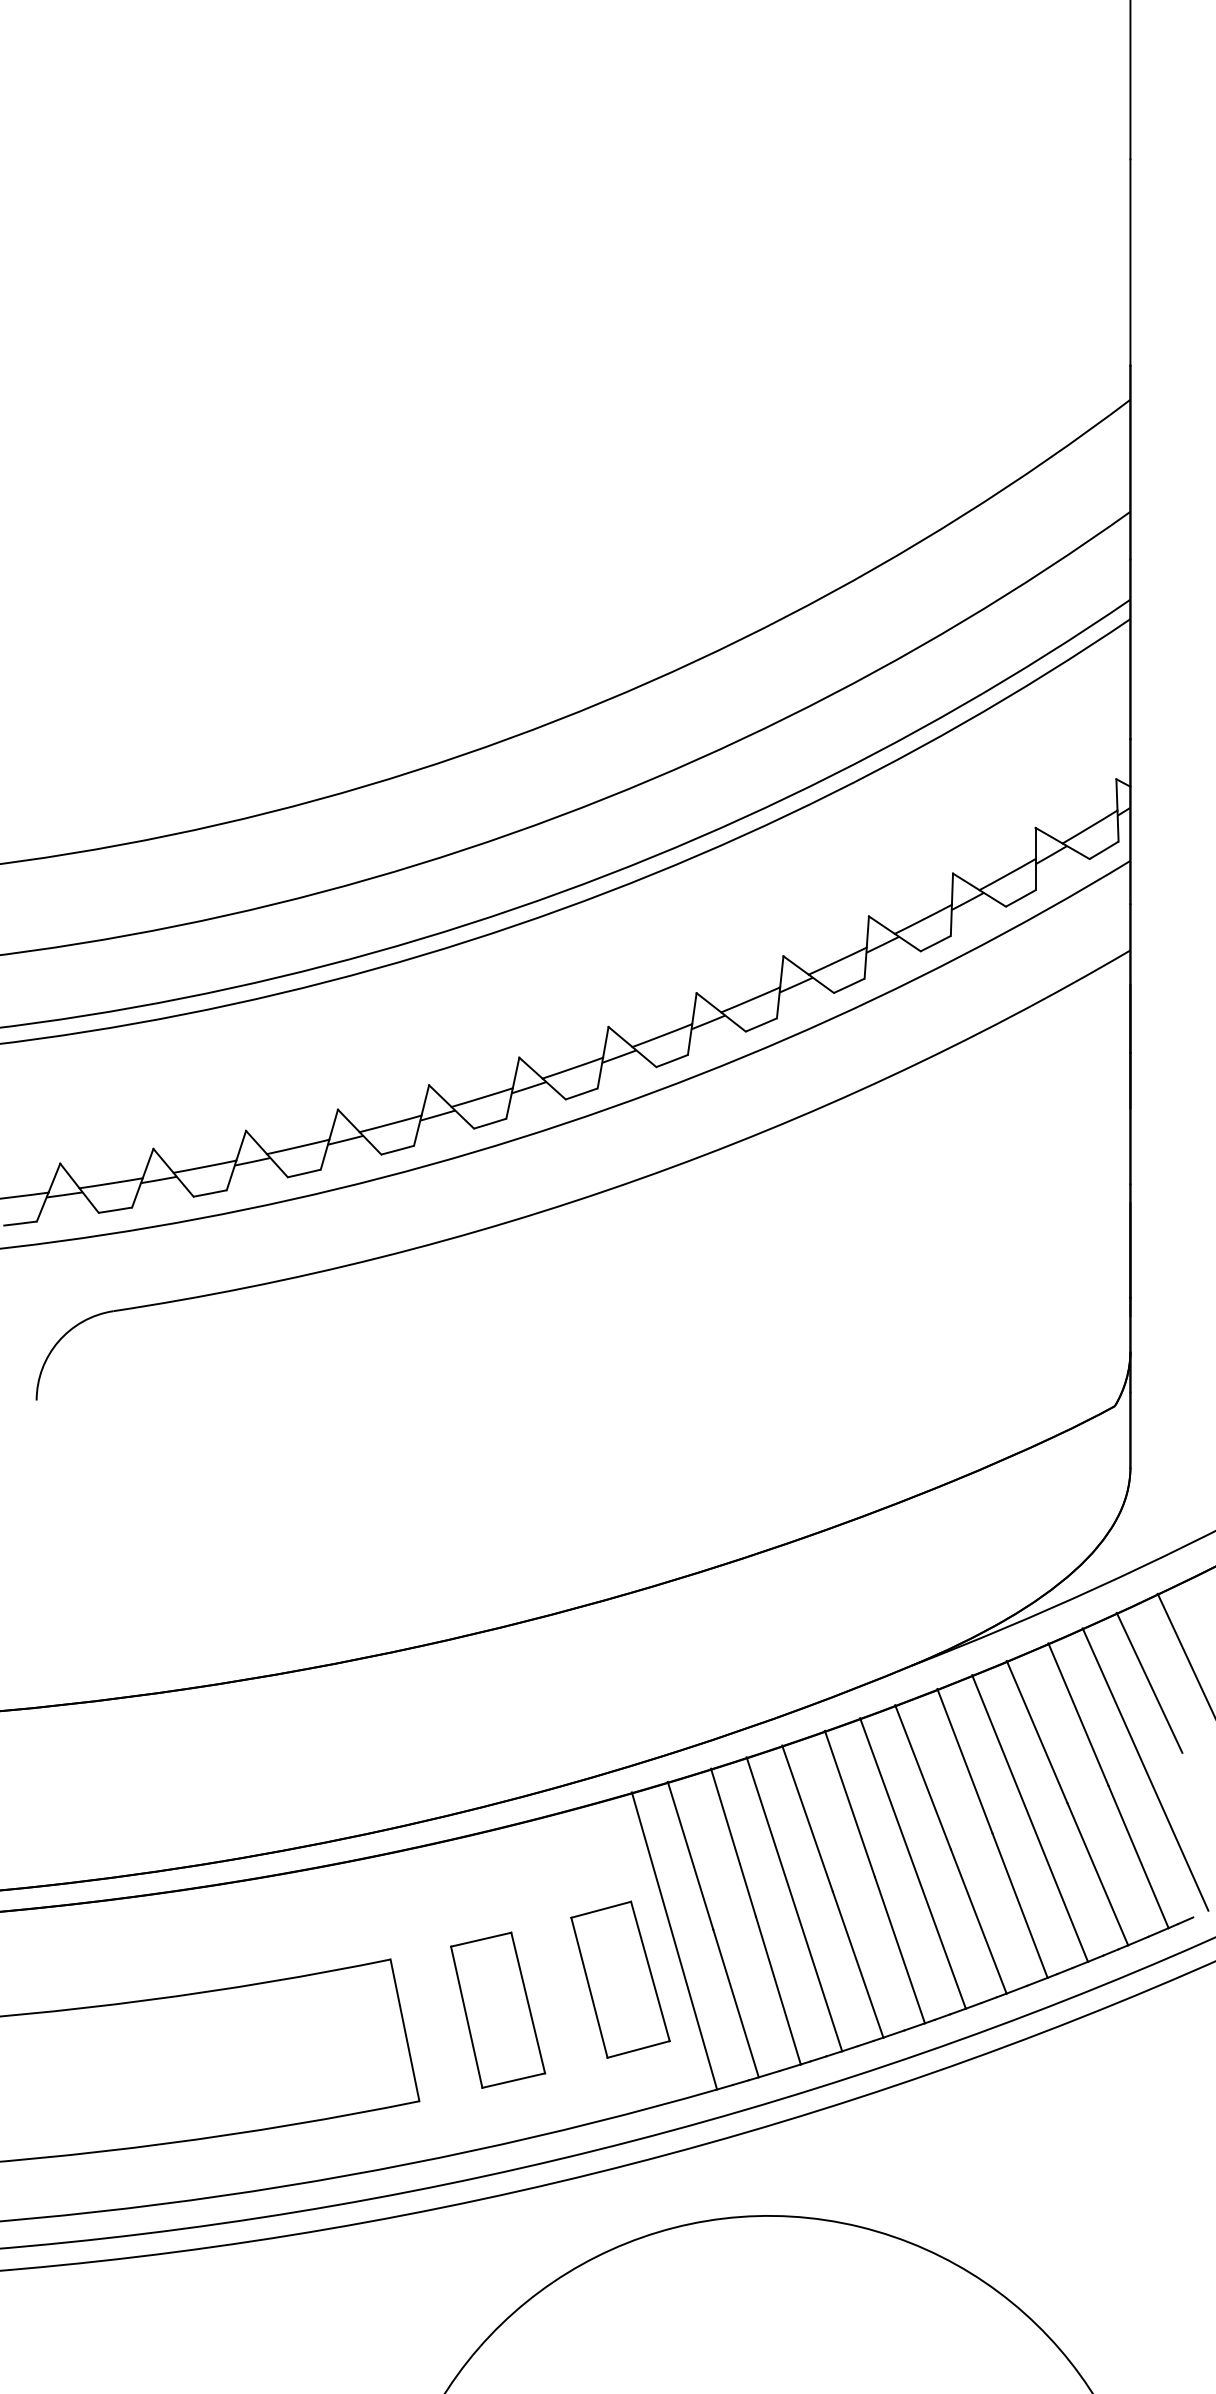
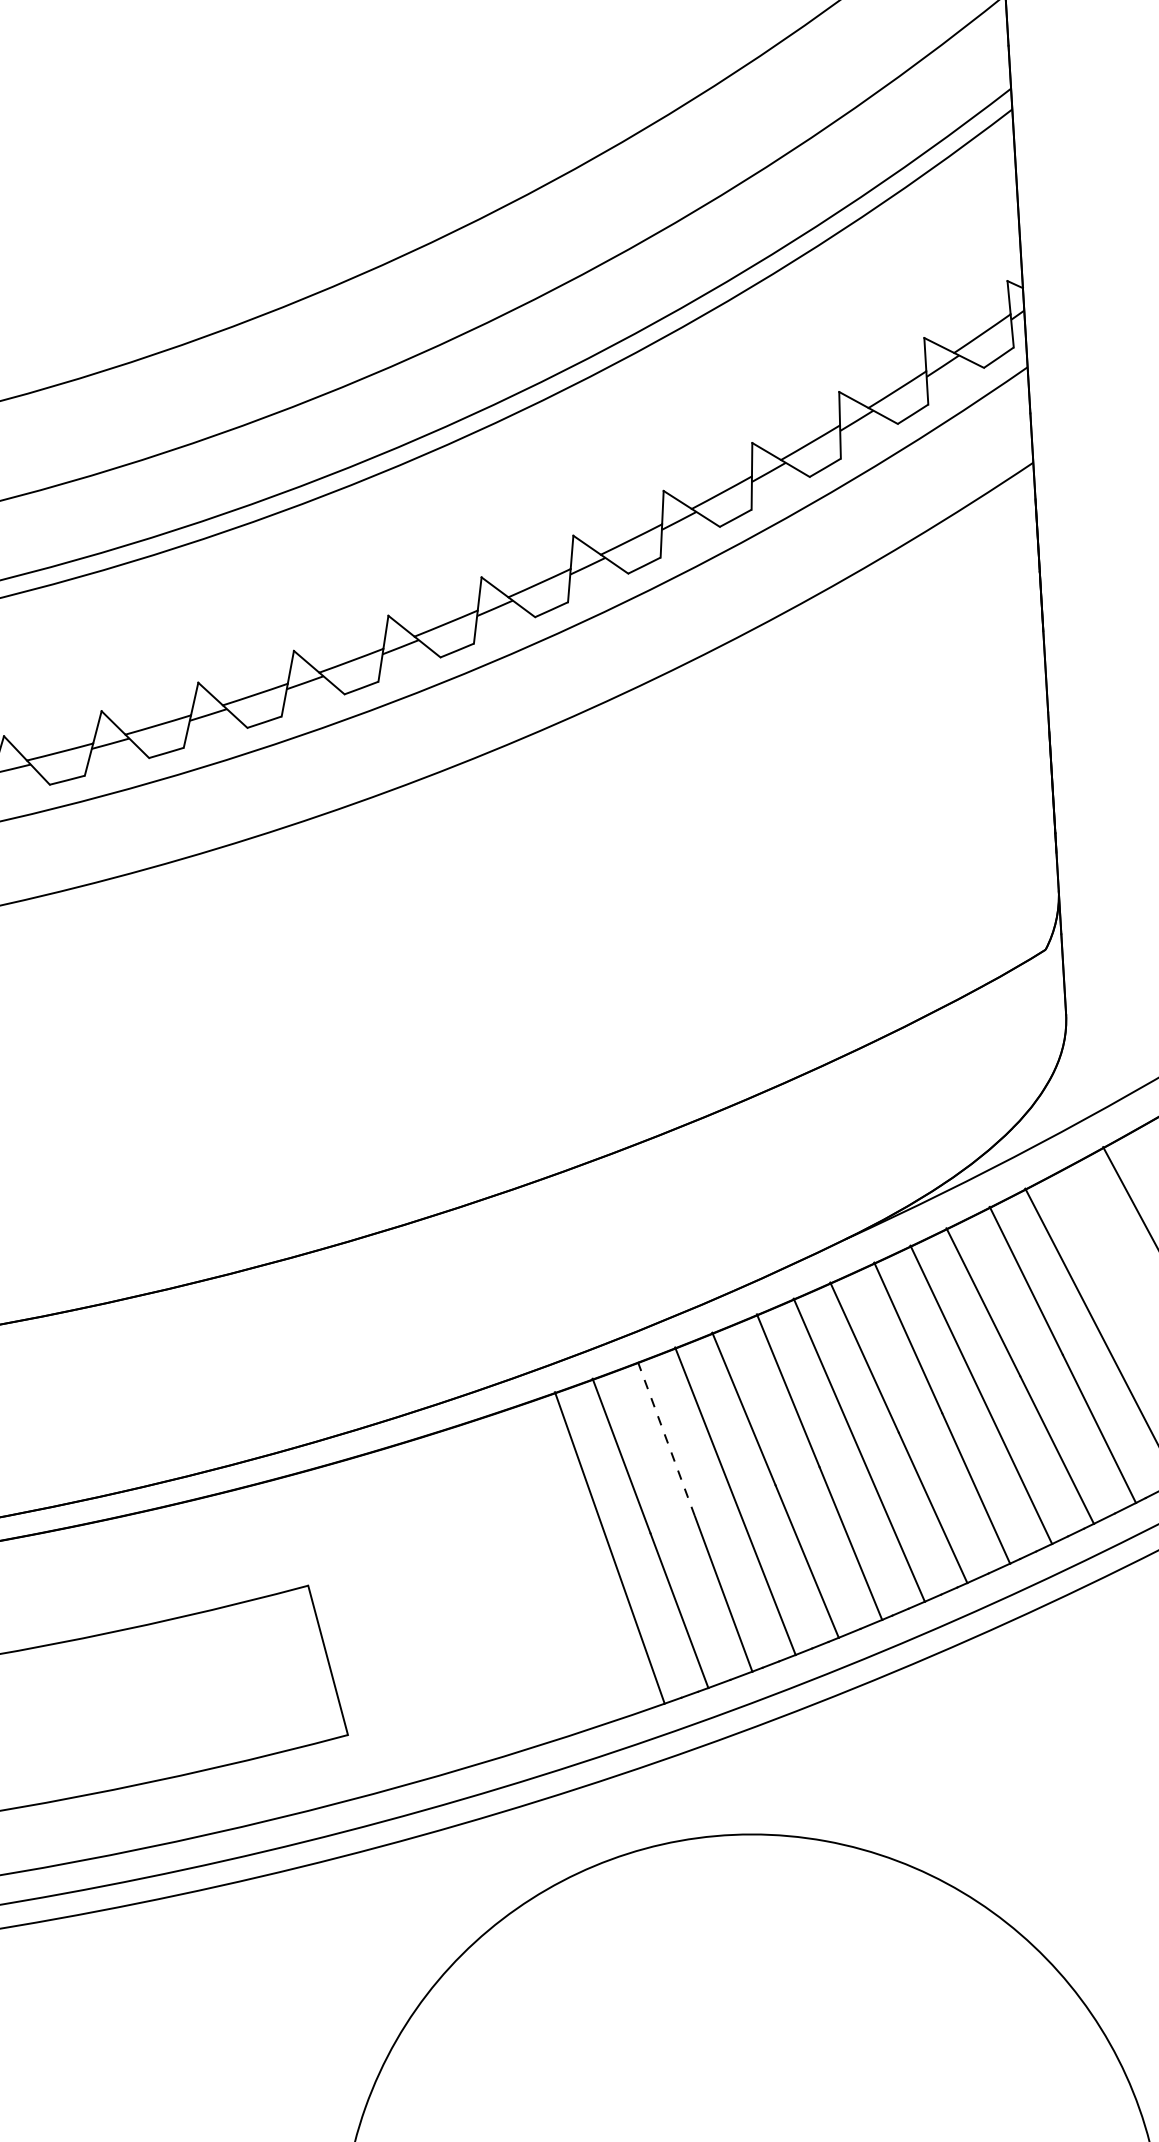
line: (1149, 1682) -> (1100, 1242), removed
line: (733, 1843) -> (666, 1440), solid -> dashed
part: (620, 1979) -> (554, 1592), removed
part: (498, 2009) -> (426, 1632), removed

